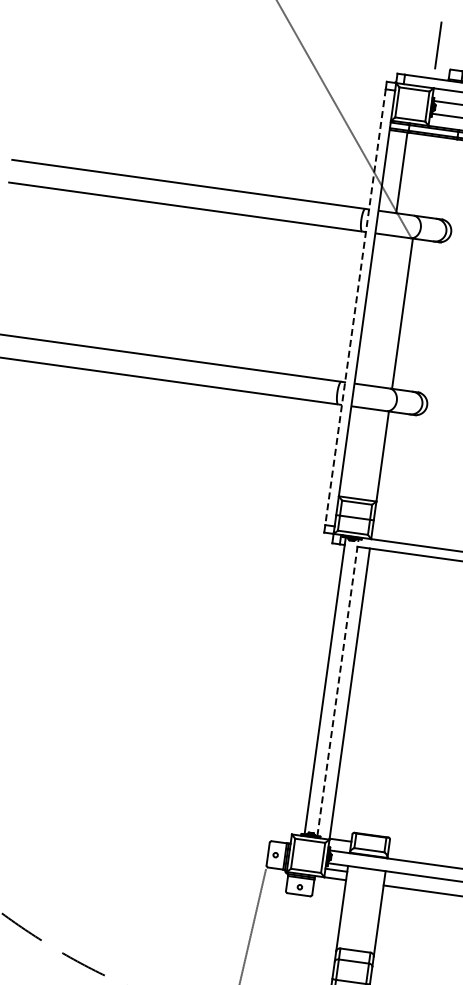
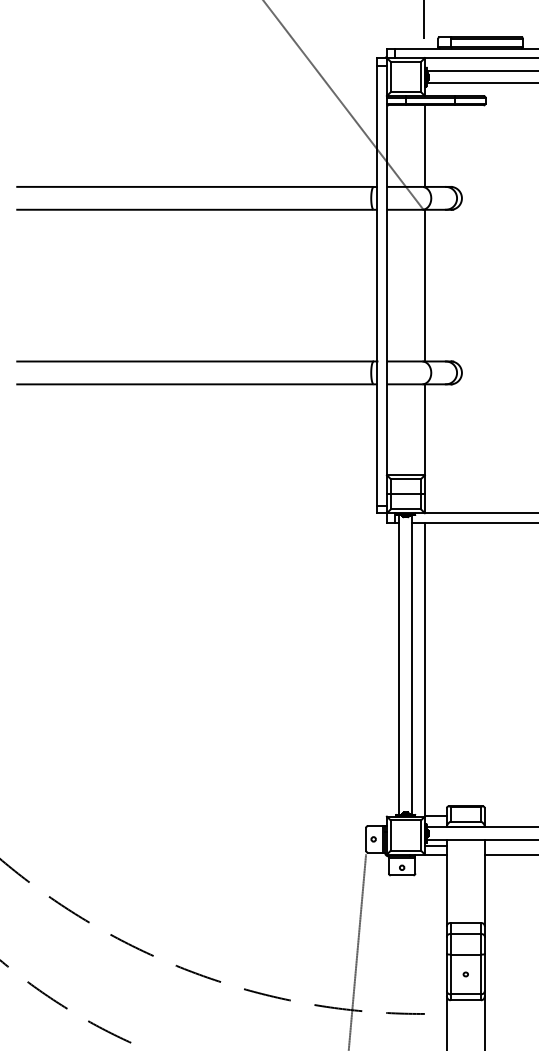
line: (401, 172) -> (424, 145), moved
line: (355, 307) -> (377, 285), dashed -> solid
line: (338, 687) -> (412, 664), dashed -> solid

